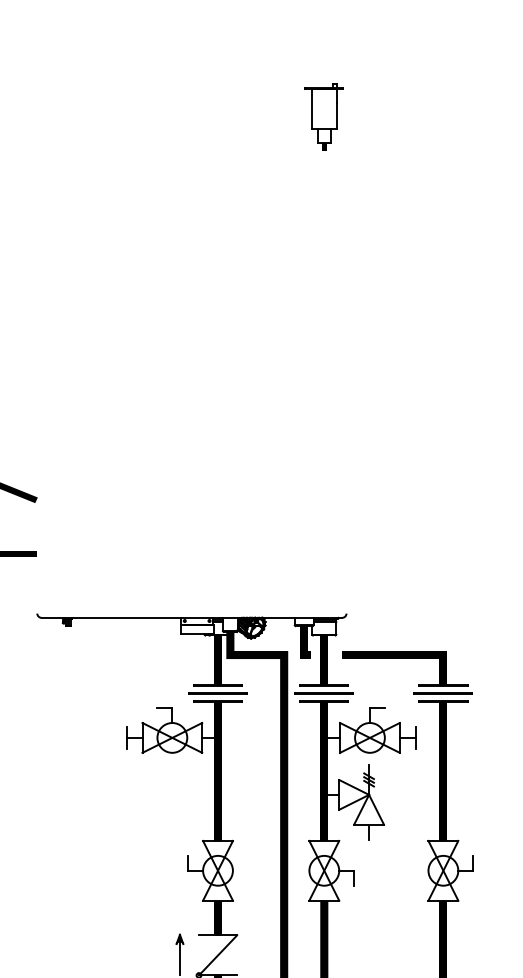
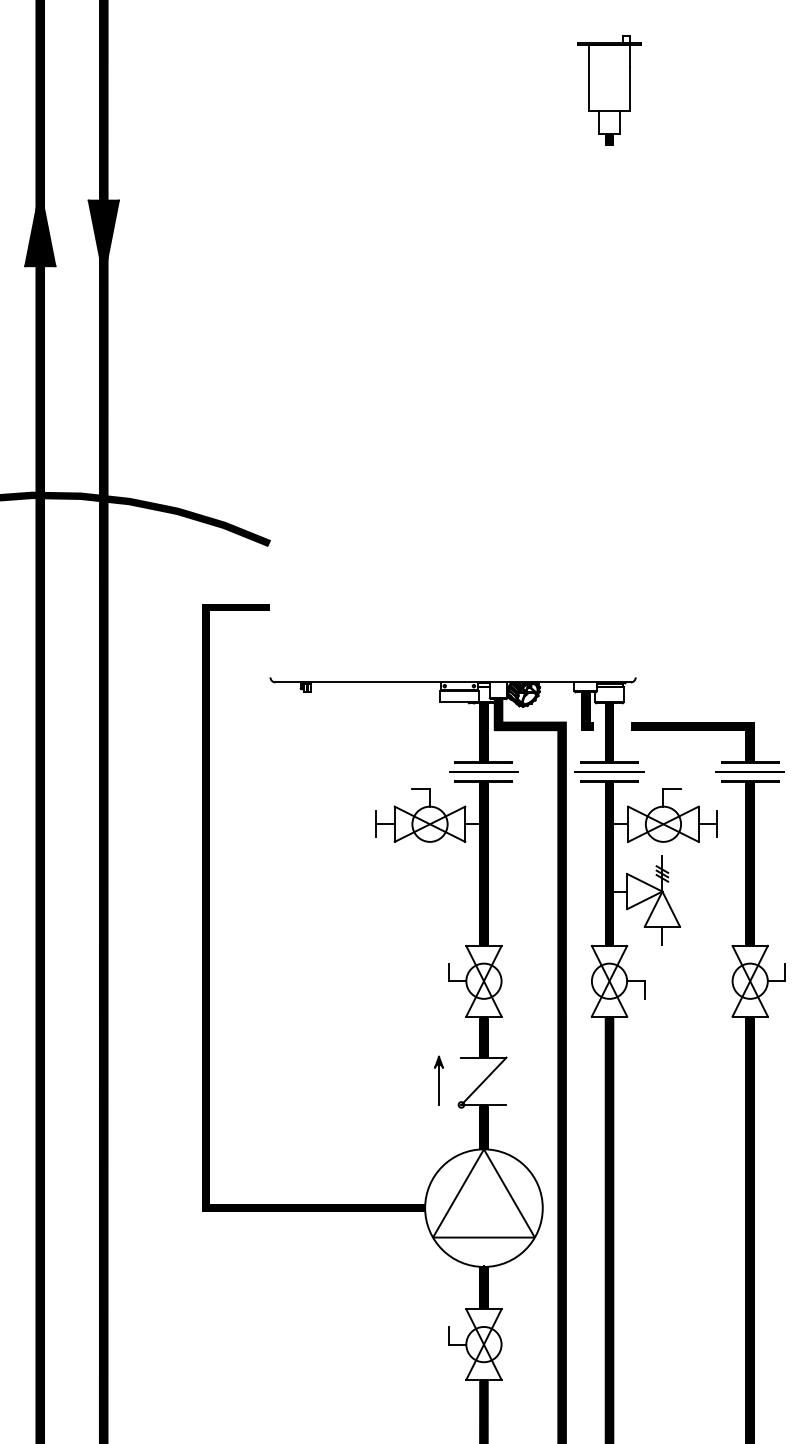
part: (324, 116) -> (609, 90), size x1.4

